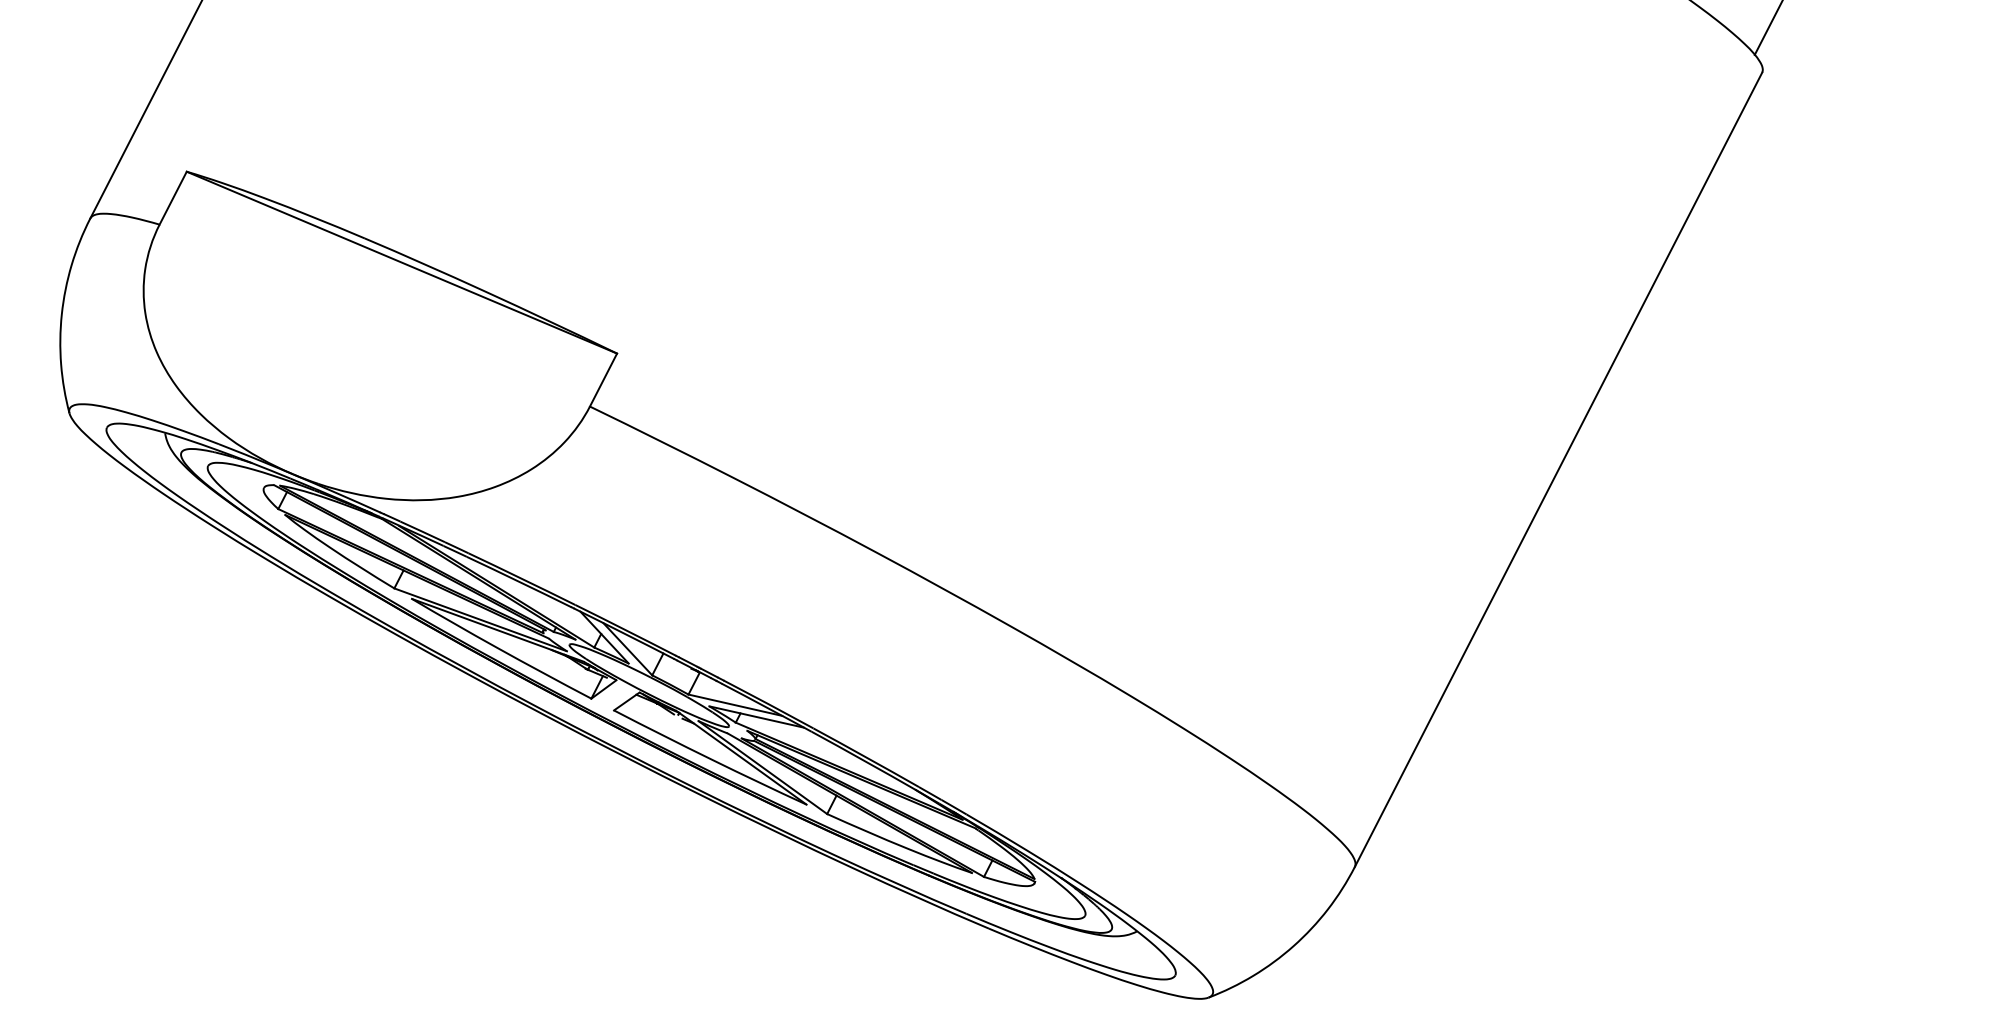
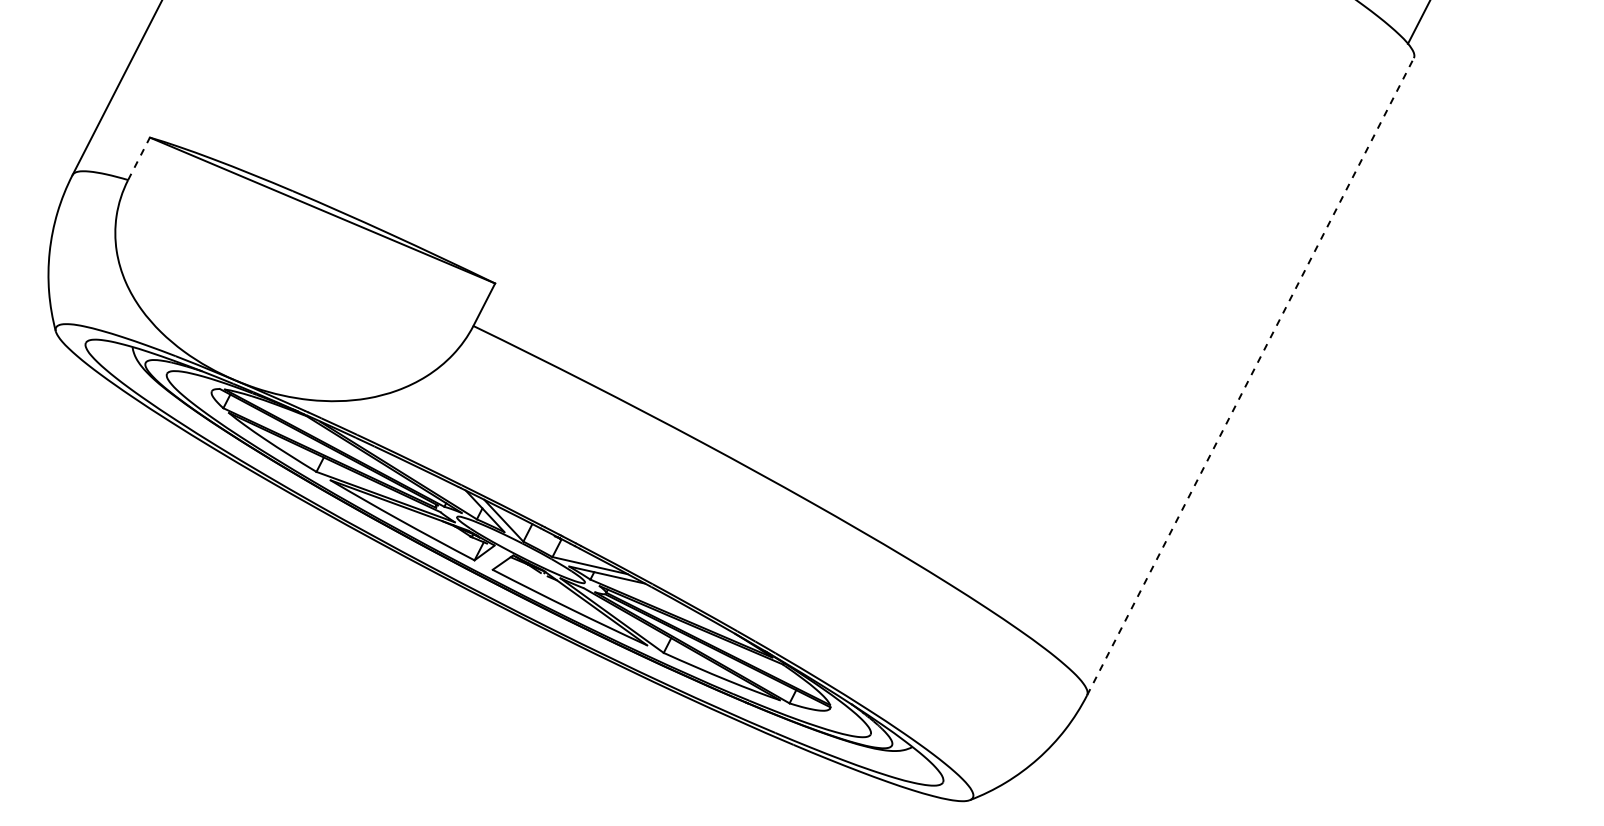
line: (173, 197) -> (139, 158), solid -> dashed
line: (1558, 469) -> (1250, 376), solid -> dashed

